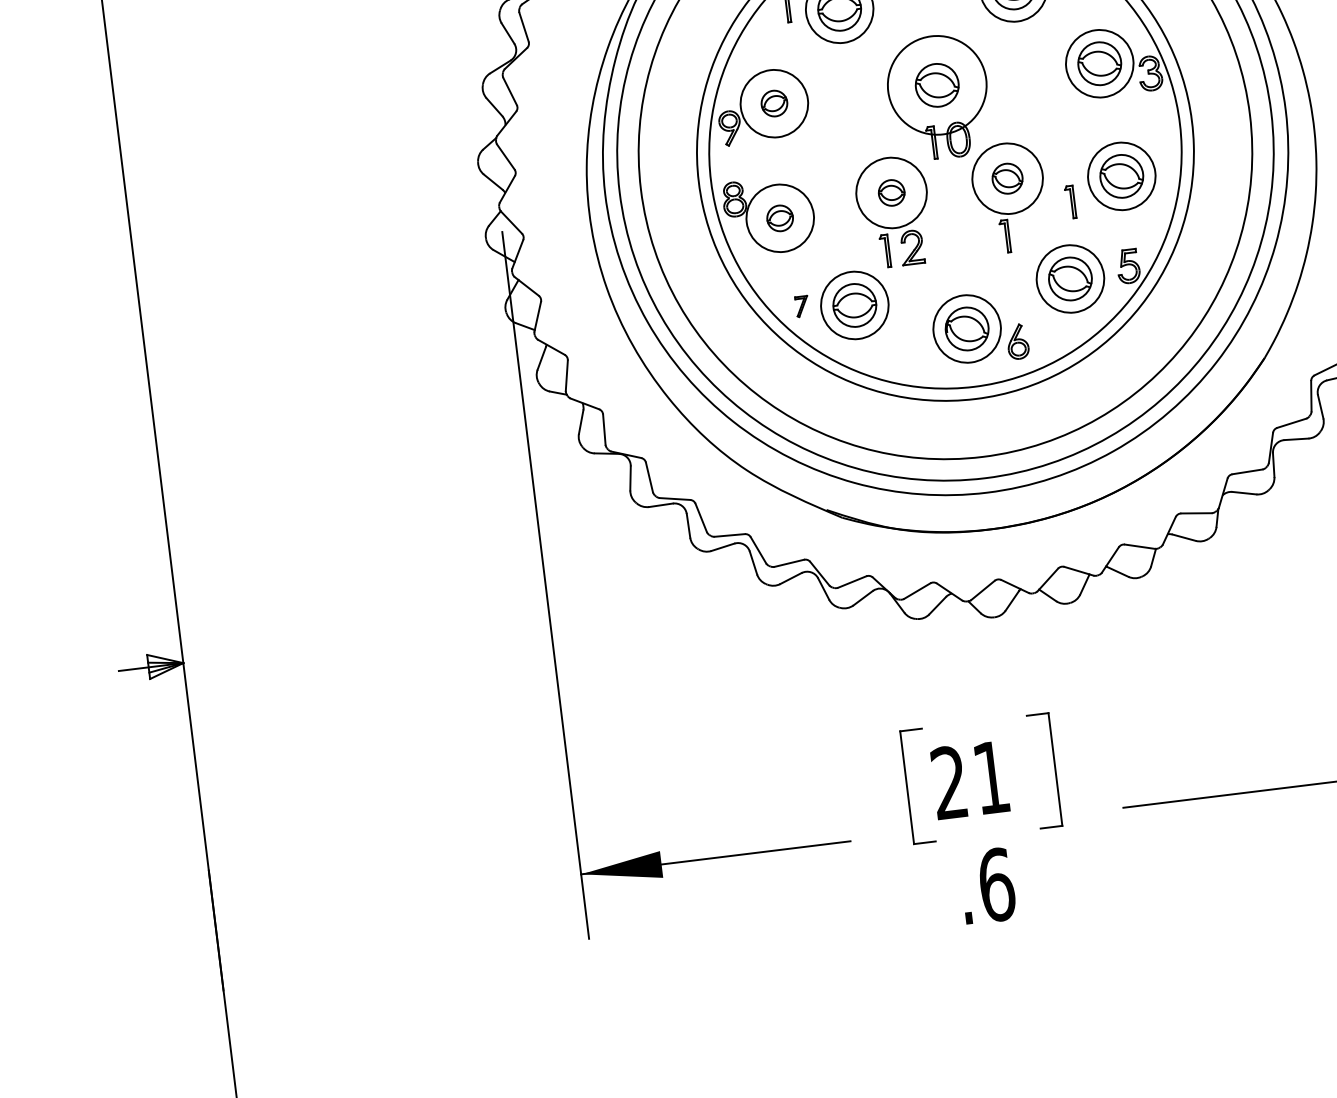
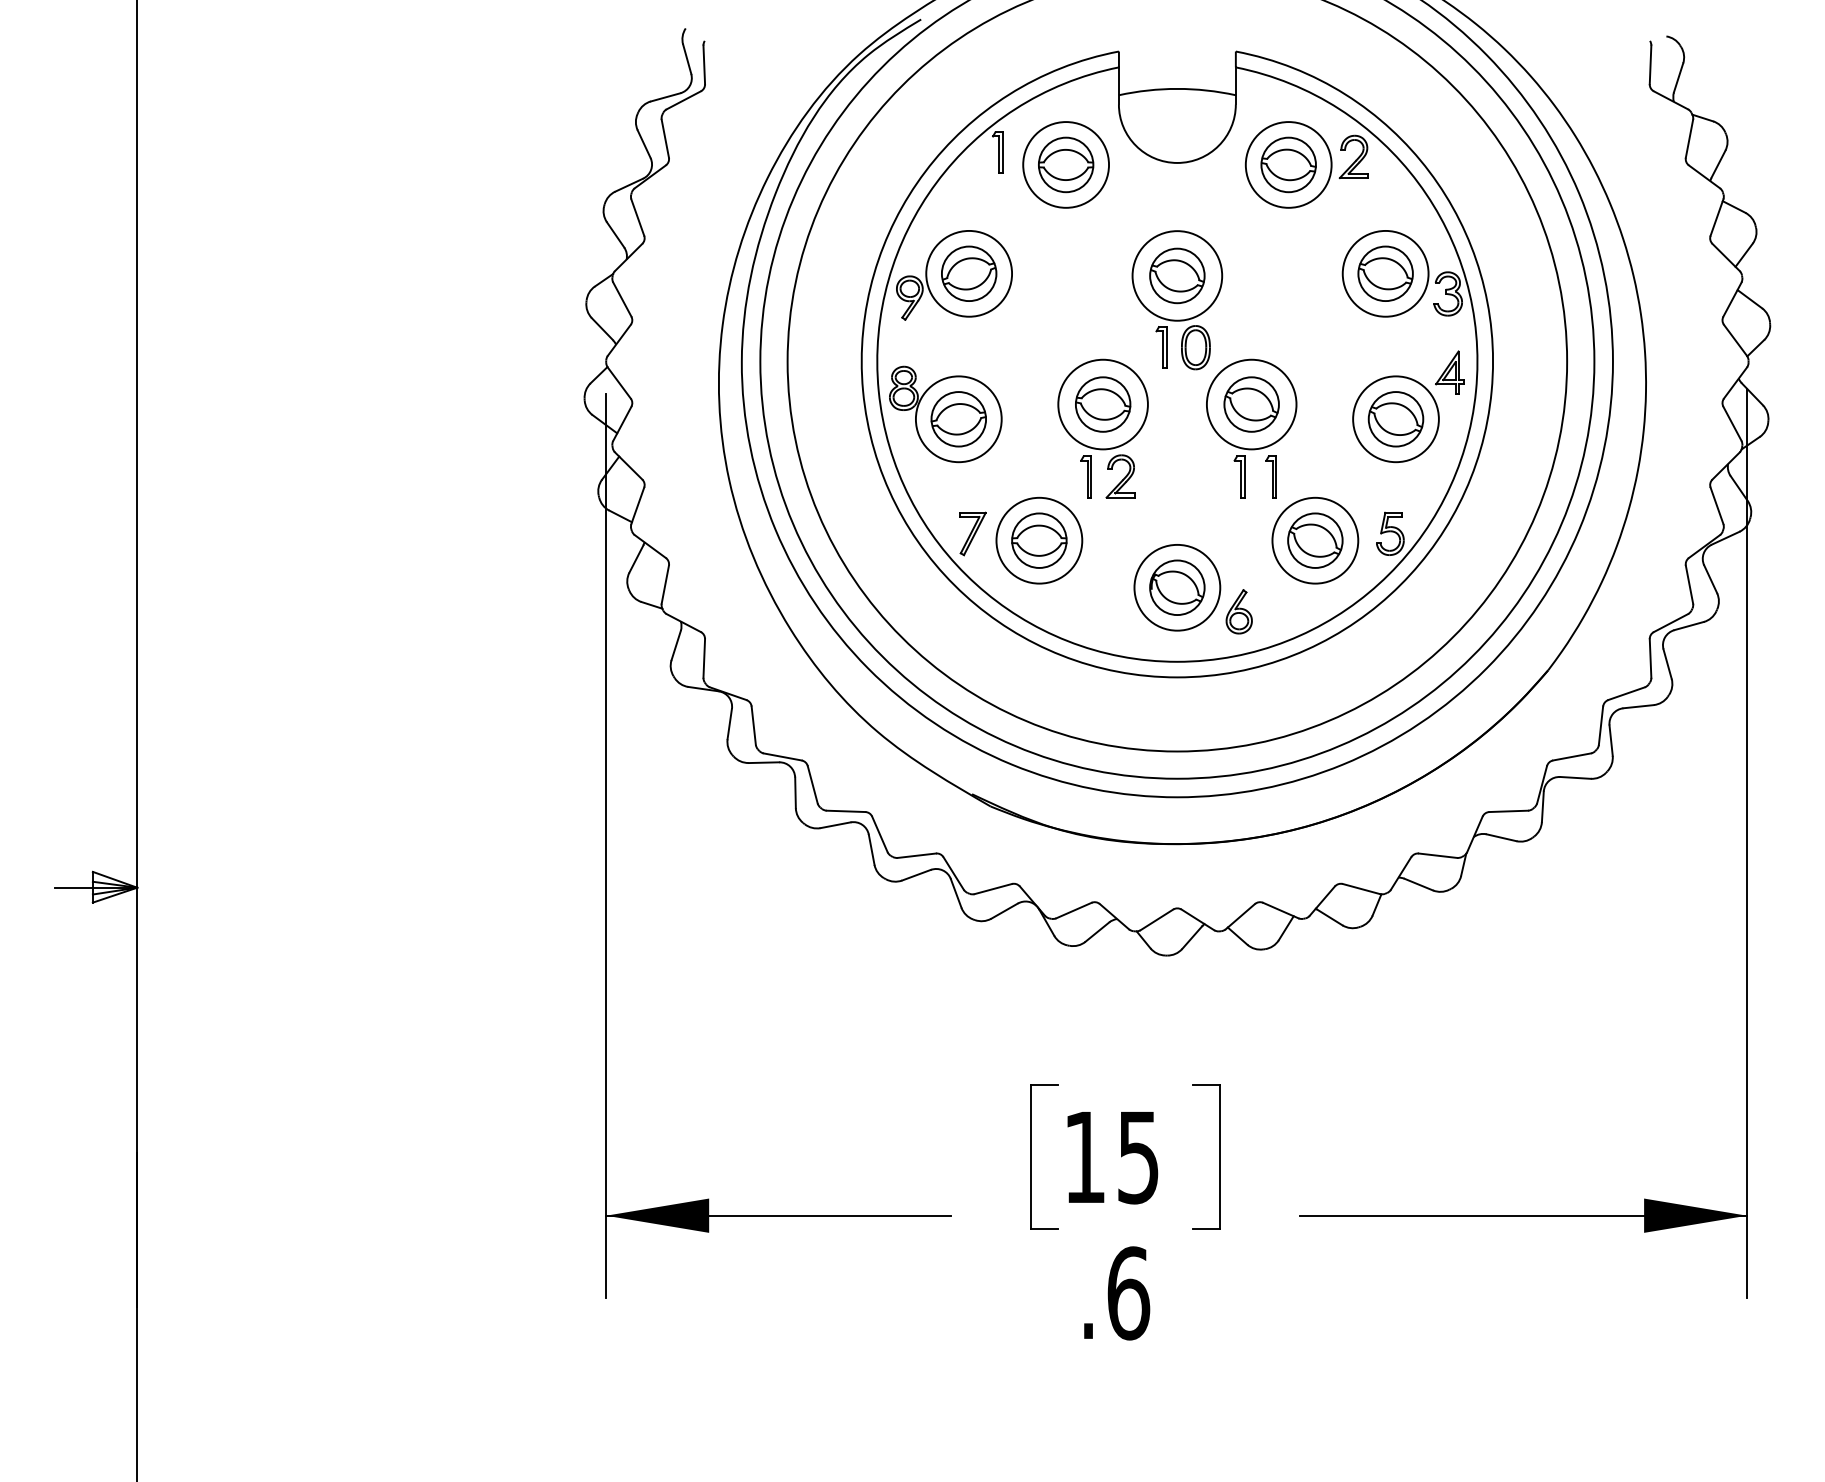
circle: (937, 85) -> (1177, 275), size x0.71
part: (774, 103) -> (969, 273), size x1.67
part: (1159, 134) -> (1449, 372), added
part: (1007, 178) -> (1251, 404), size x1.43
part: (891, 192) -> (1103, 404), size x1.67
part: (1069, 201) -> (1270, 476), moved
part: (780, 218) -> (958, 419), size x1.67
part: (801, 306) -> (972, 533), size x1.67
text: (970, 780) -> (1111, 1157), 21 -> 15

